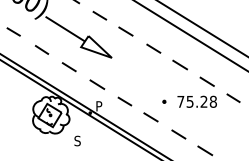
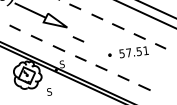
line: (124, 75) -> (78, 39), added
text: (196, 101) -> (133, 52), 75.28 -> 57.51
text: (99, 106) -> (62, 64), P -> S

